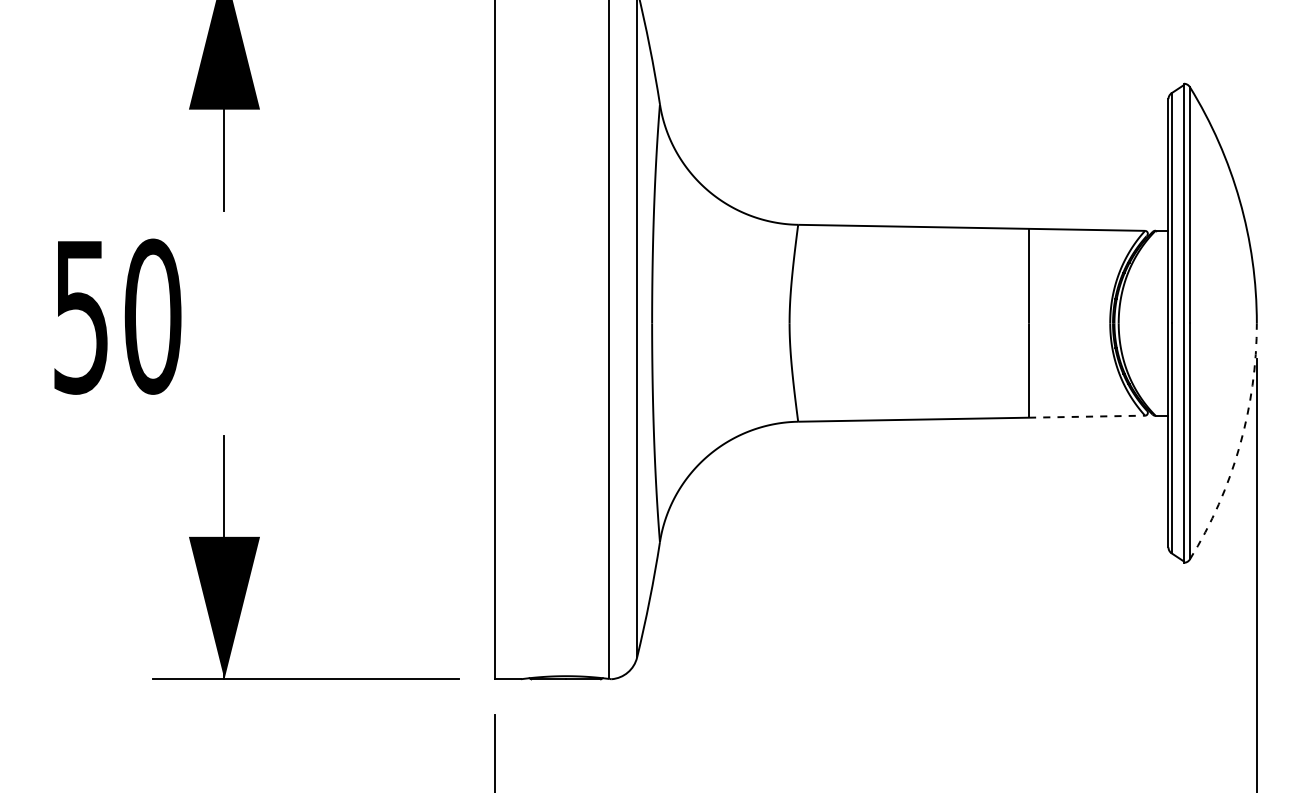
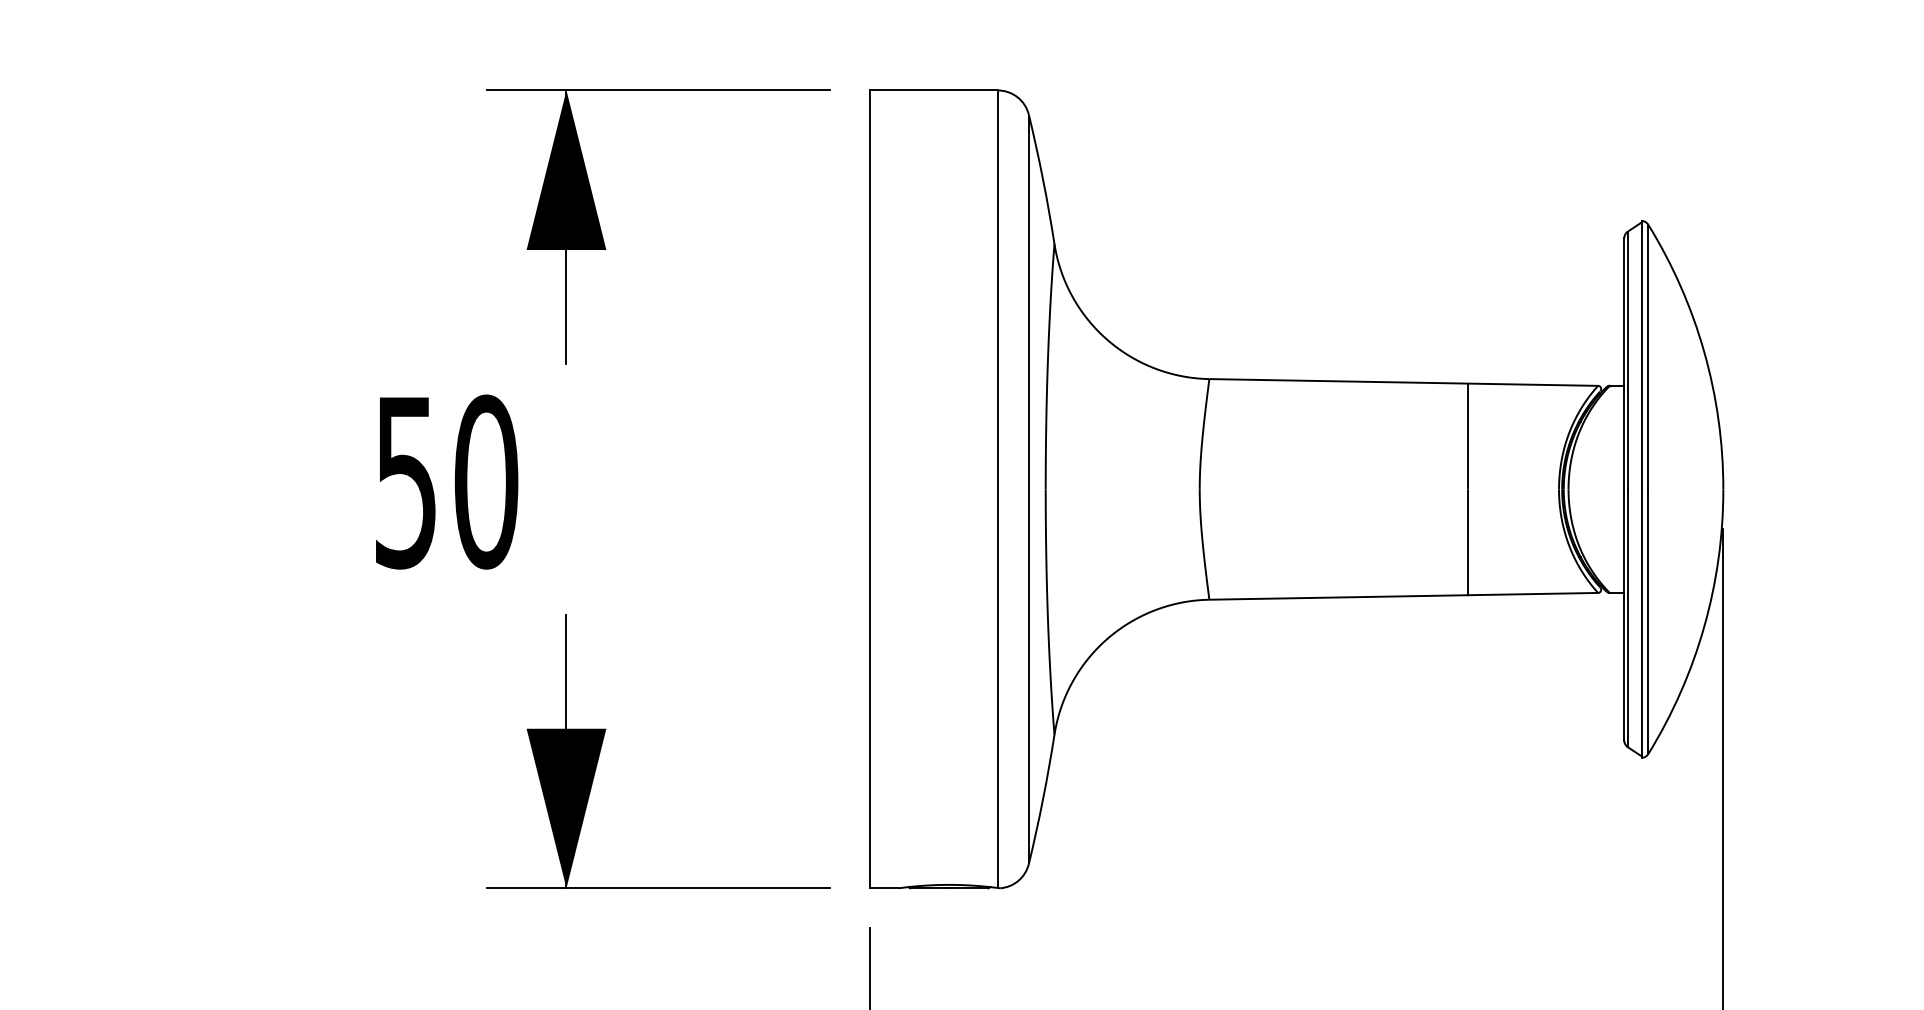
line: (1087, 417) -> (1533, 594), dashed -> solid
arc: (1240, 445) -> (1704, 626), dashed -> solid

